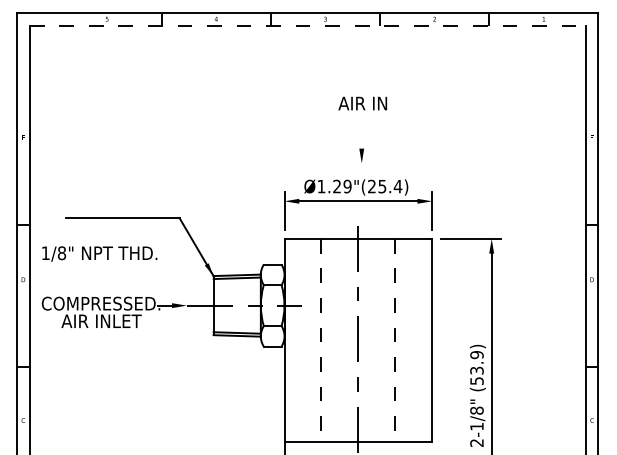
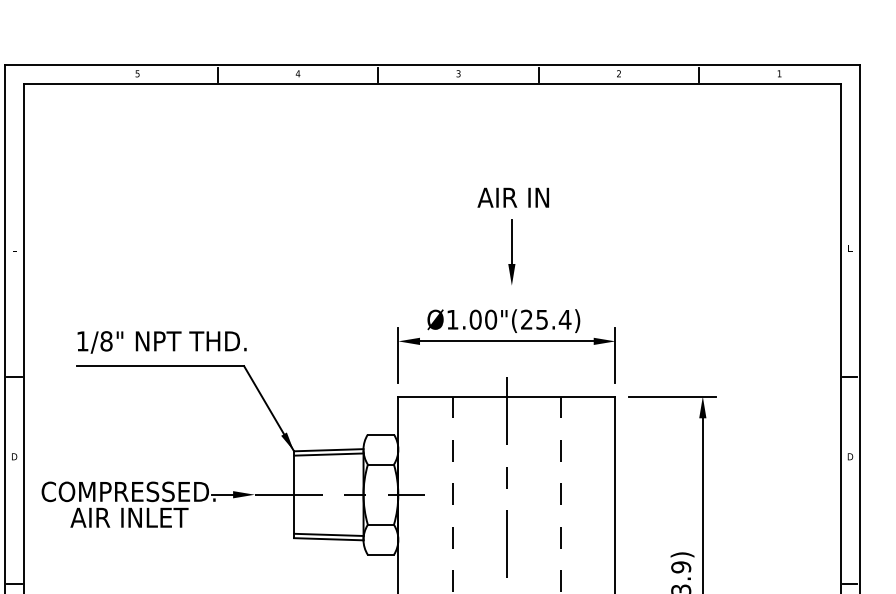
line: (307, 26) -> (432, 84), dashed -> solid
line: (361, 133) -> (511, 241), added
text: (342, 186) -> (483, 319), Ø1.29"(25.4) -> Ø1.00"(25.4)
text: (99, 253) -> (161, 341), moved

